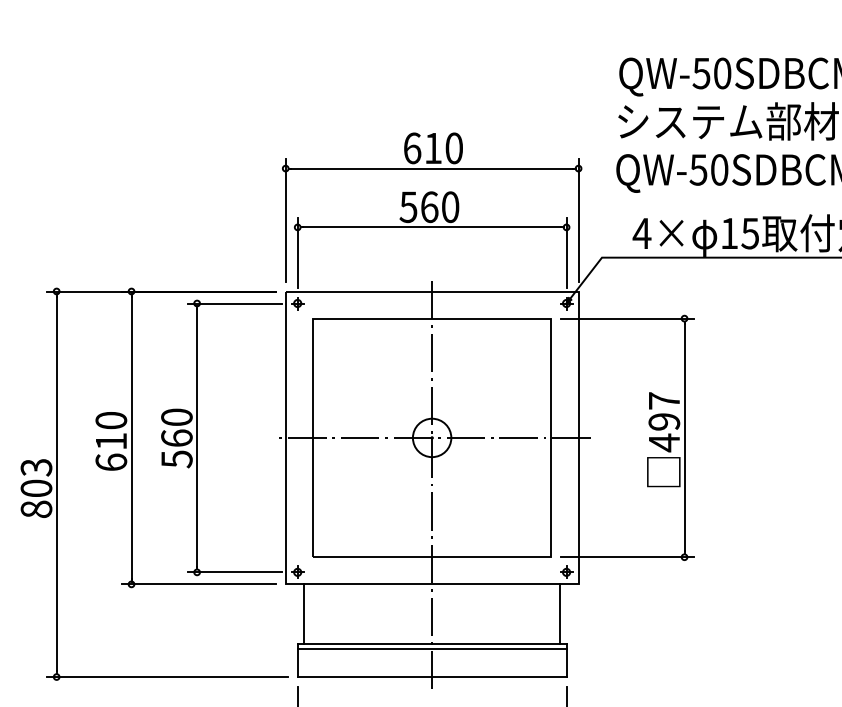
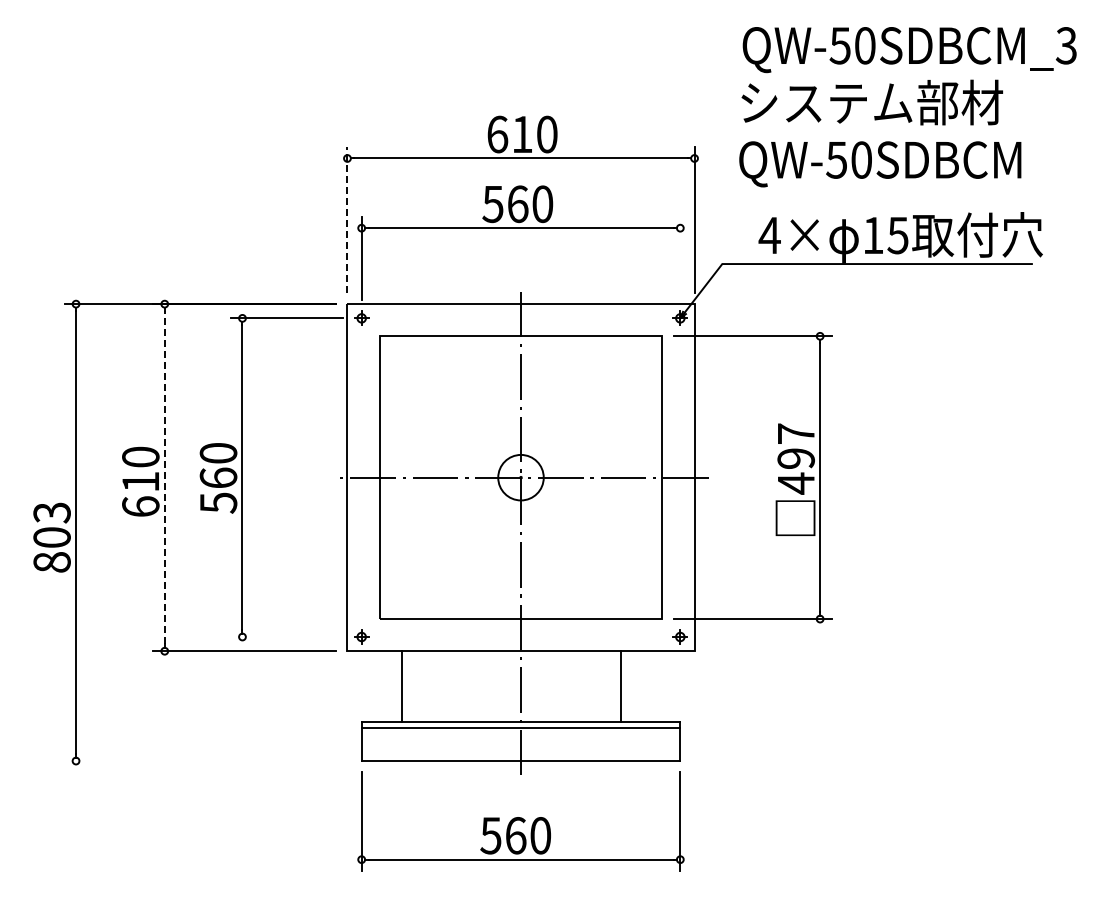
line: (285, 220) -> (347, 219), solid -> dashed
line: (566, 252) -> (680, 257), removed
line: (131, 437) -> (164, 477), solid -> dashed
line: (235, 572) -> (287, 637), removed
line: (304, 614) -> (402, 686), moved
line: (559, 614) -> (620, 686), moved
line: (167, 677) -> (207, 761), removed

